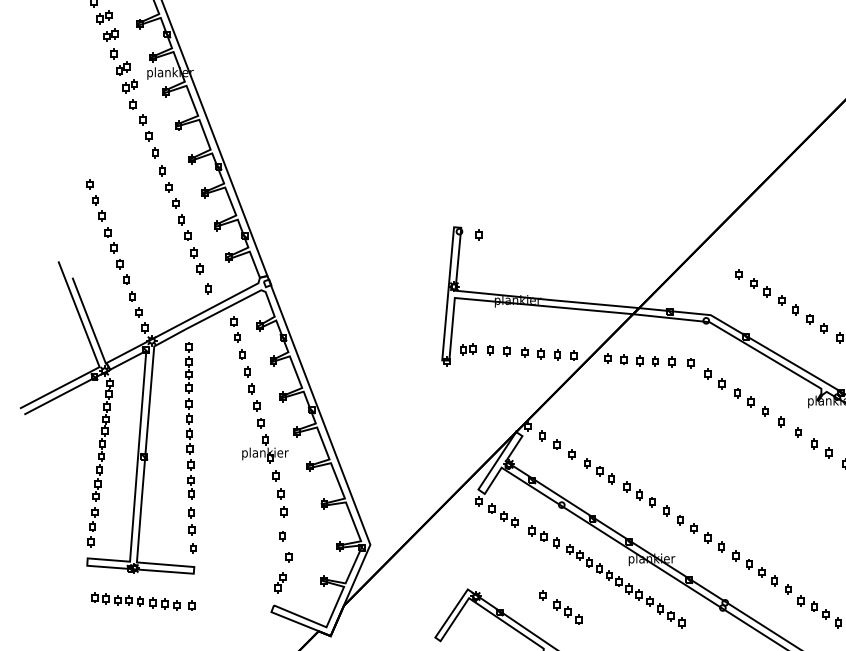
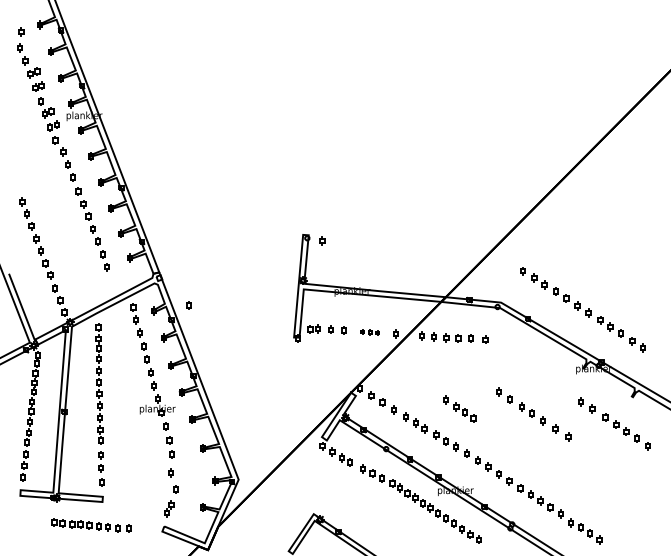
part: (208, 289) -> (188, 305), moved
part: (540, 353) -> (369, 332), size x0.6
part: (752, 403) -> (533, 414), moved
part: (143, 601) -> (91, 525), moved
part: (560, 606) -> (459, 408), moved

